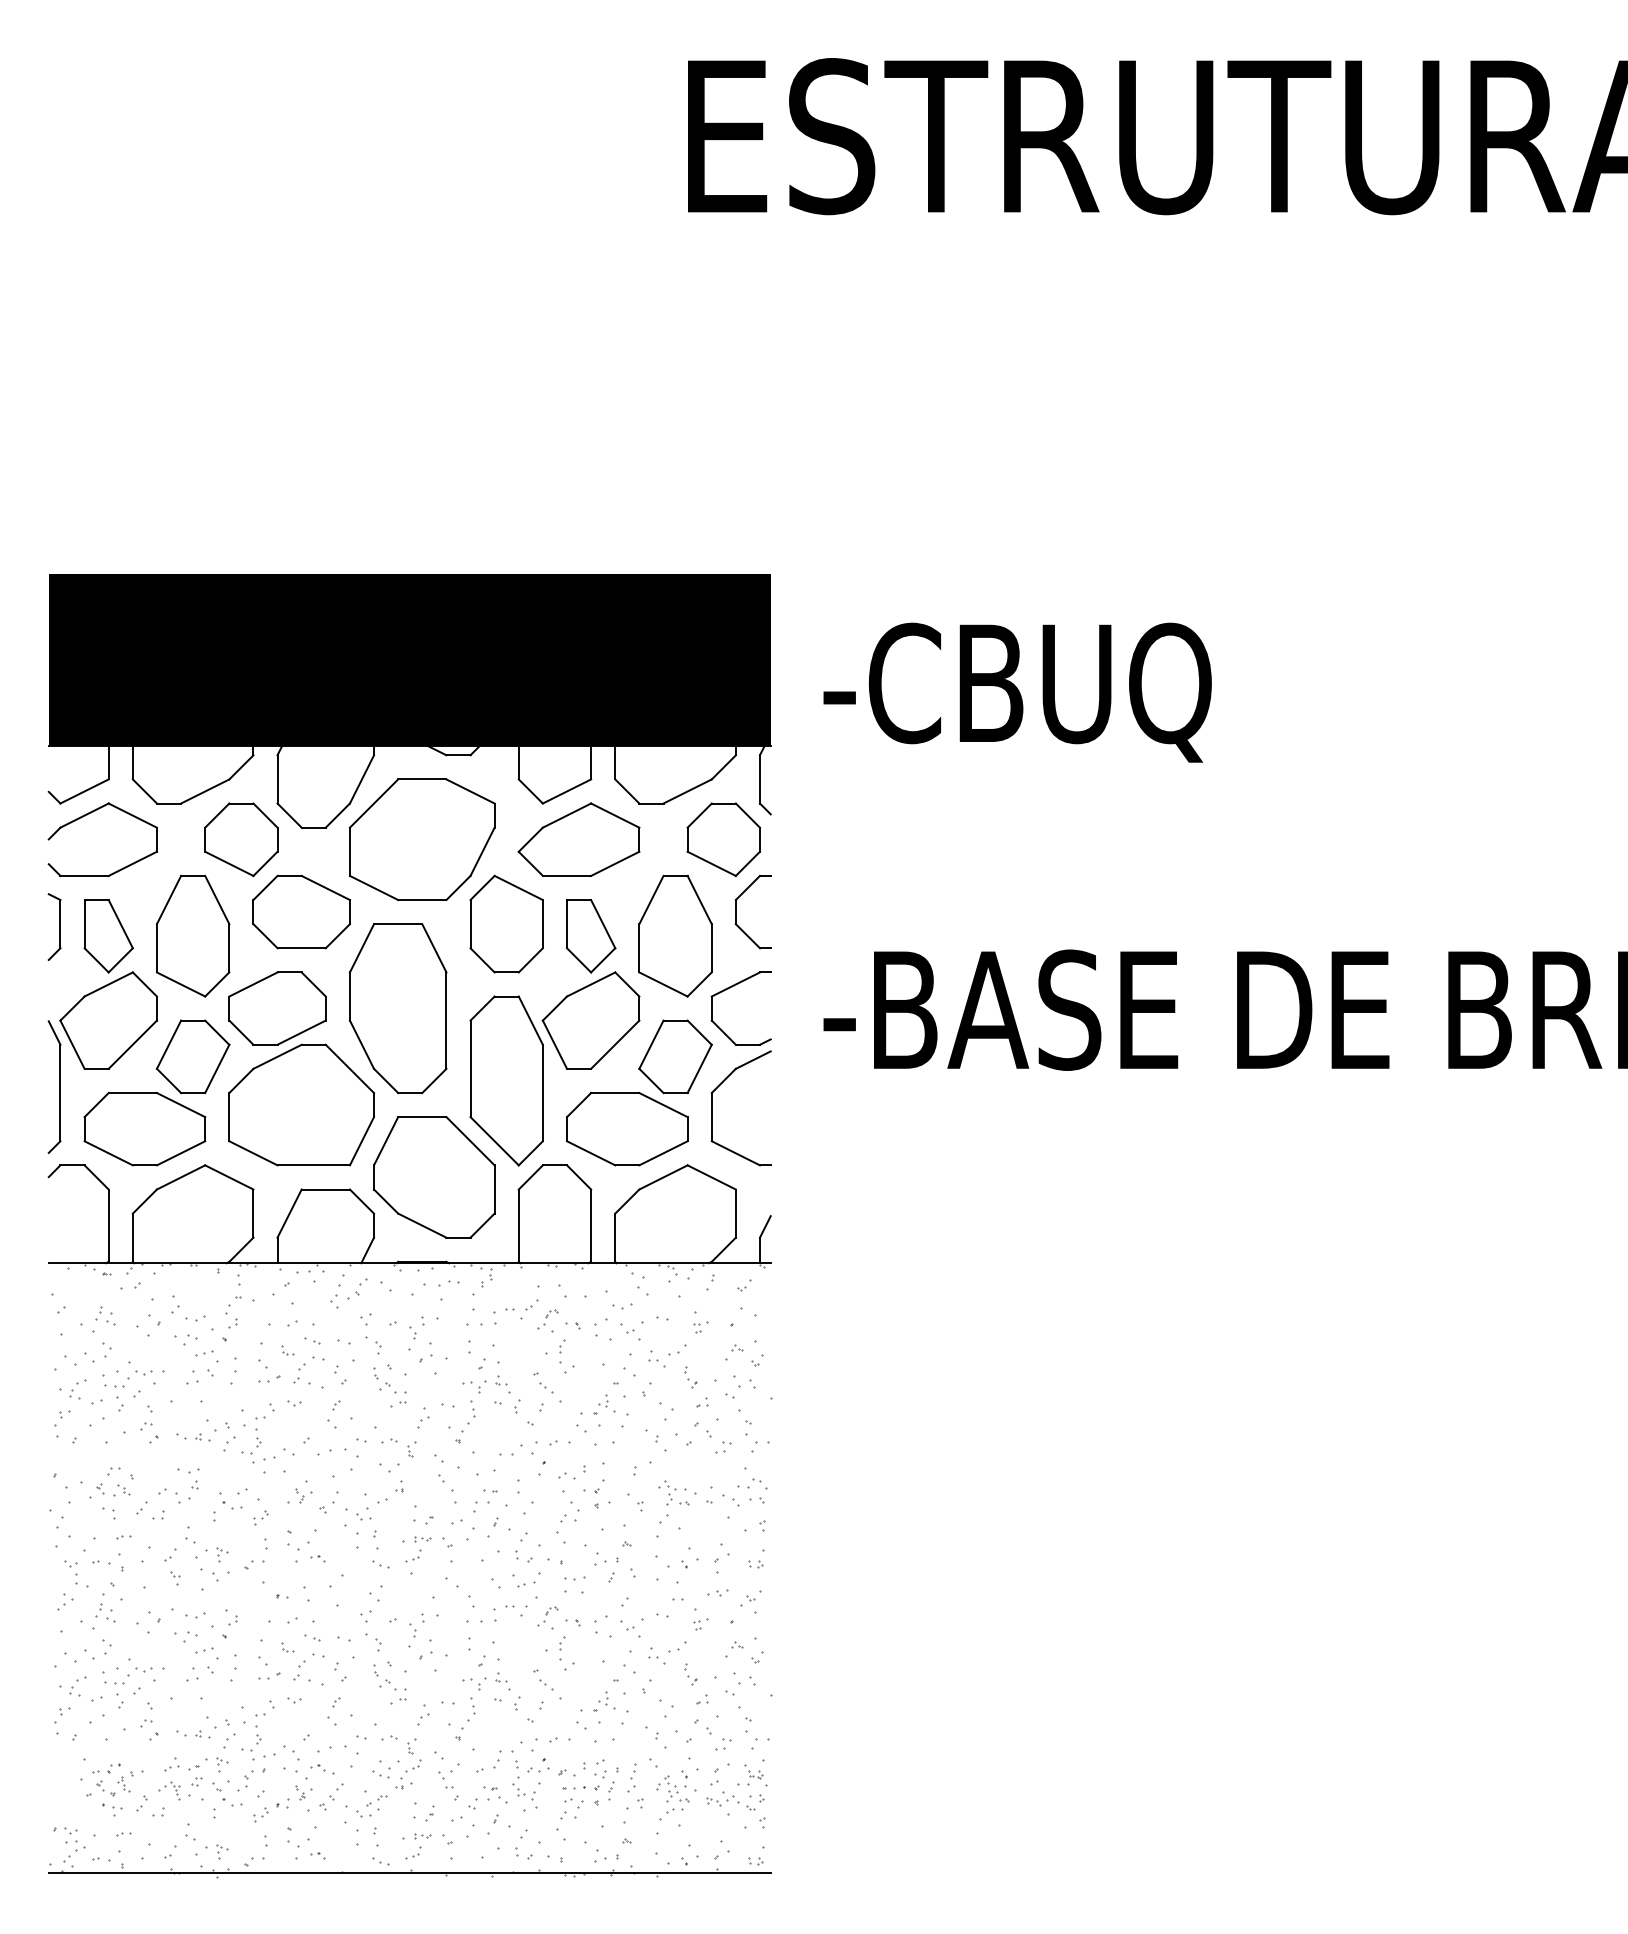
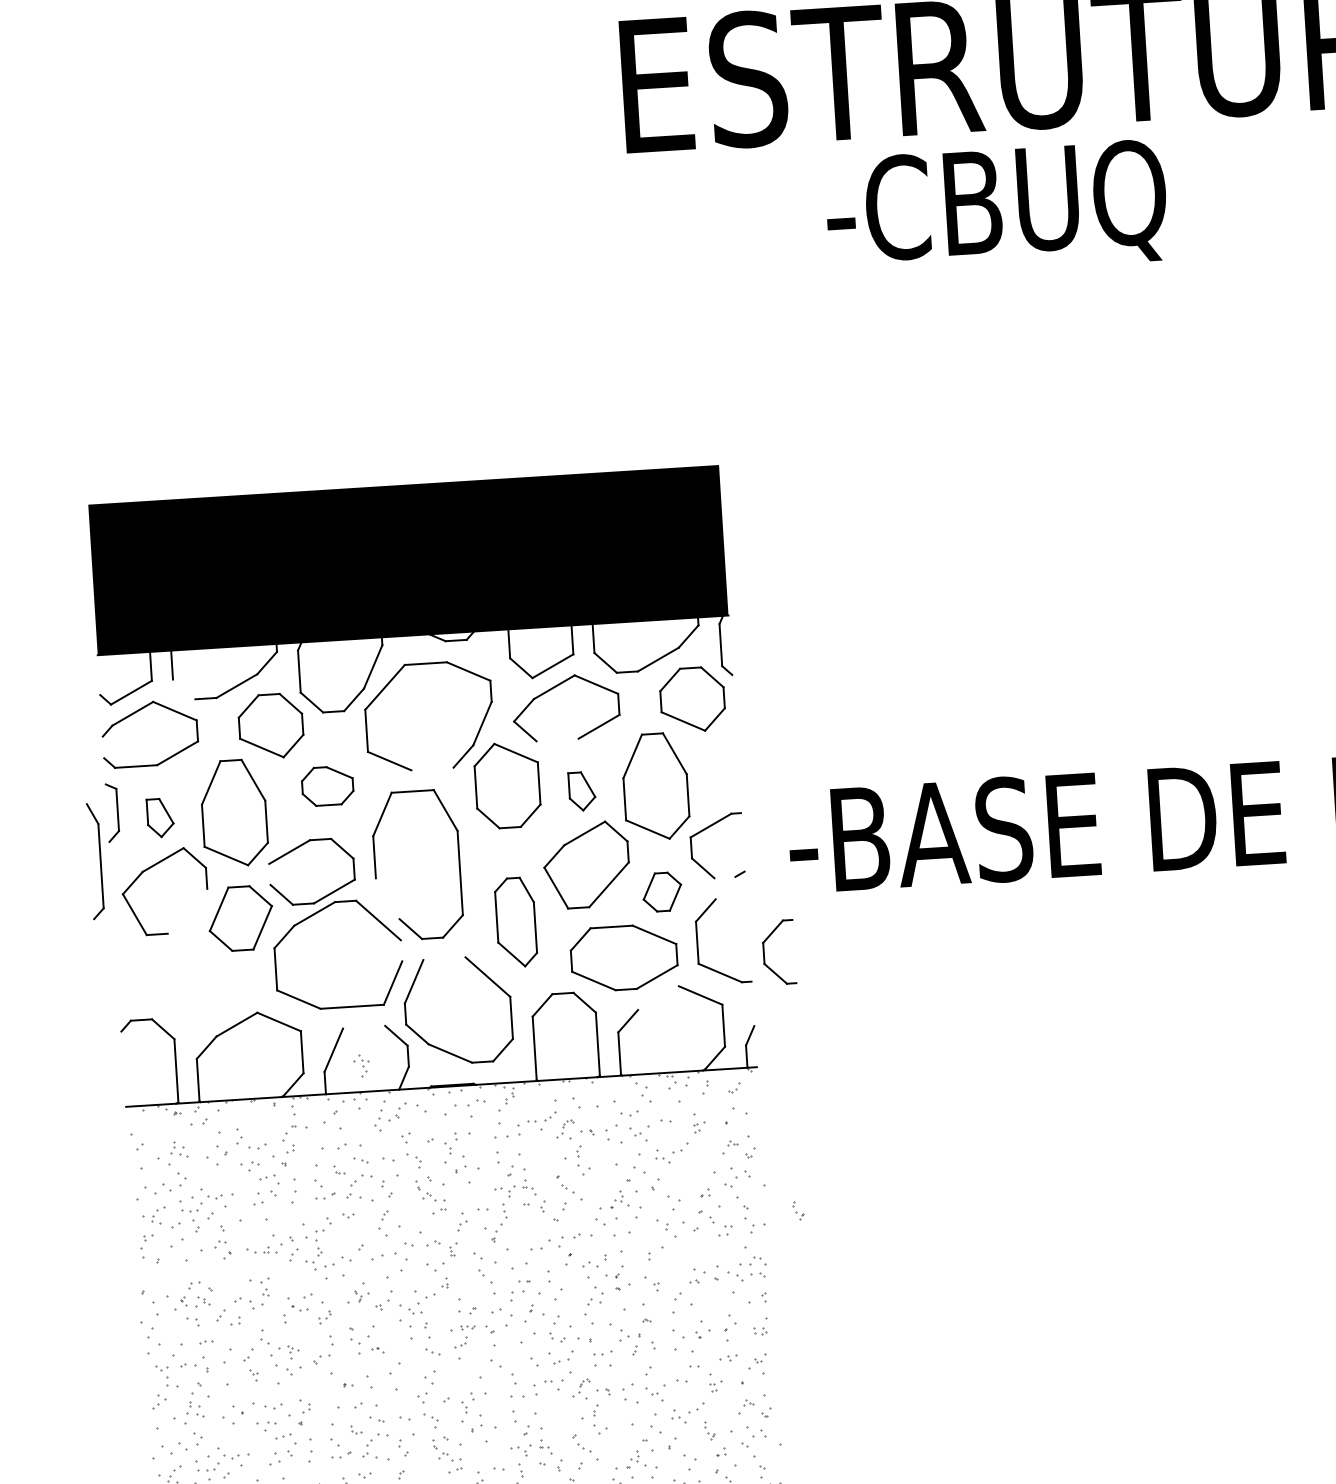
text: (1017, 692) -> (996, 209), moved
line: (144, 791) -> (183, 689), removed
line: (566, 875) -> (557, 739), removed
line: (422, 900) -> (432, 769), removed
part: (301, 911) -> (327, 785), size x0.6
part: (736, 912) -> (764, 953), moved
part: (108, 936) -> (160, 818), size x0.6
part: (591, 936) -> (582, 791), size x0.6
line: (229, 1008) -> (270, 874), removed
line: (132, 1044) -> (187, 911), removed
line: (361, 1044) -> (387, 898), removed
line: (747, 1044) -> (724, 877), removed
part: (675, 1056) -> (662, 891), size x0.6
line: (752, 1059) -> (729, 890), removed
part: (506, 1080) -> (515, 922), size x0.6
part: (54, 1086) -> (95, 860), moved
line: (374, 1105) -> (402, 951), removed
line: (422, 1117) -> (444, 959), removed
part: (144, 1129) -> (202, 984), removed
line: (663, 1177) -> (658, 998), removed
line: (325, 1189) -> (363, 1027), removed
part: (690, 1377) -> (798, 1210), moved
part: (667, 1492) -> (361, 1065), moved

